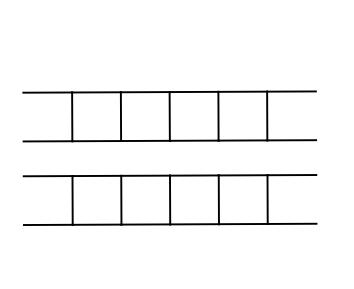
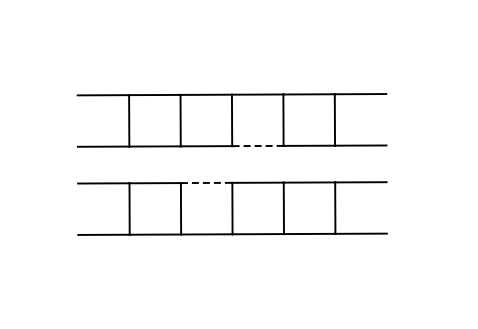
line: (193, 141) -> (257, 146), solid -> dashed
line: (145, 175) -> (206, 182), solid -> dashed

